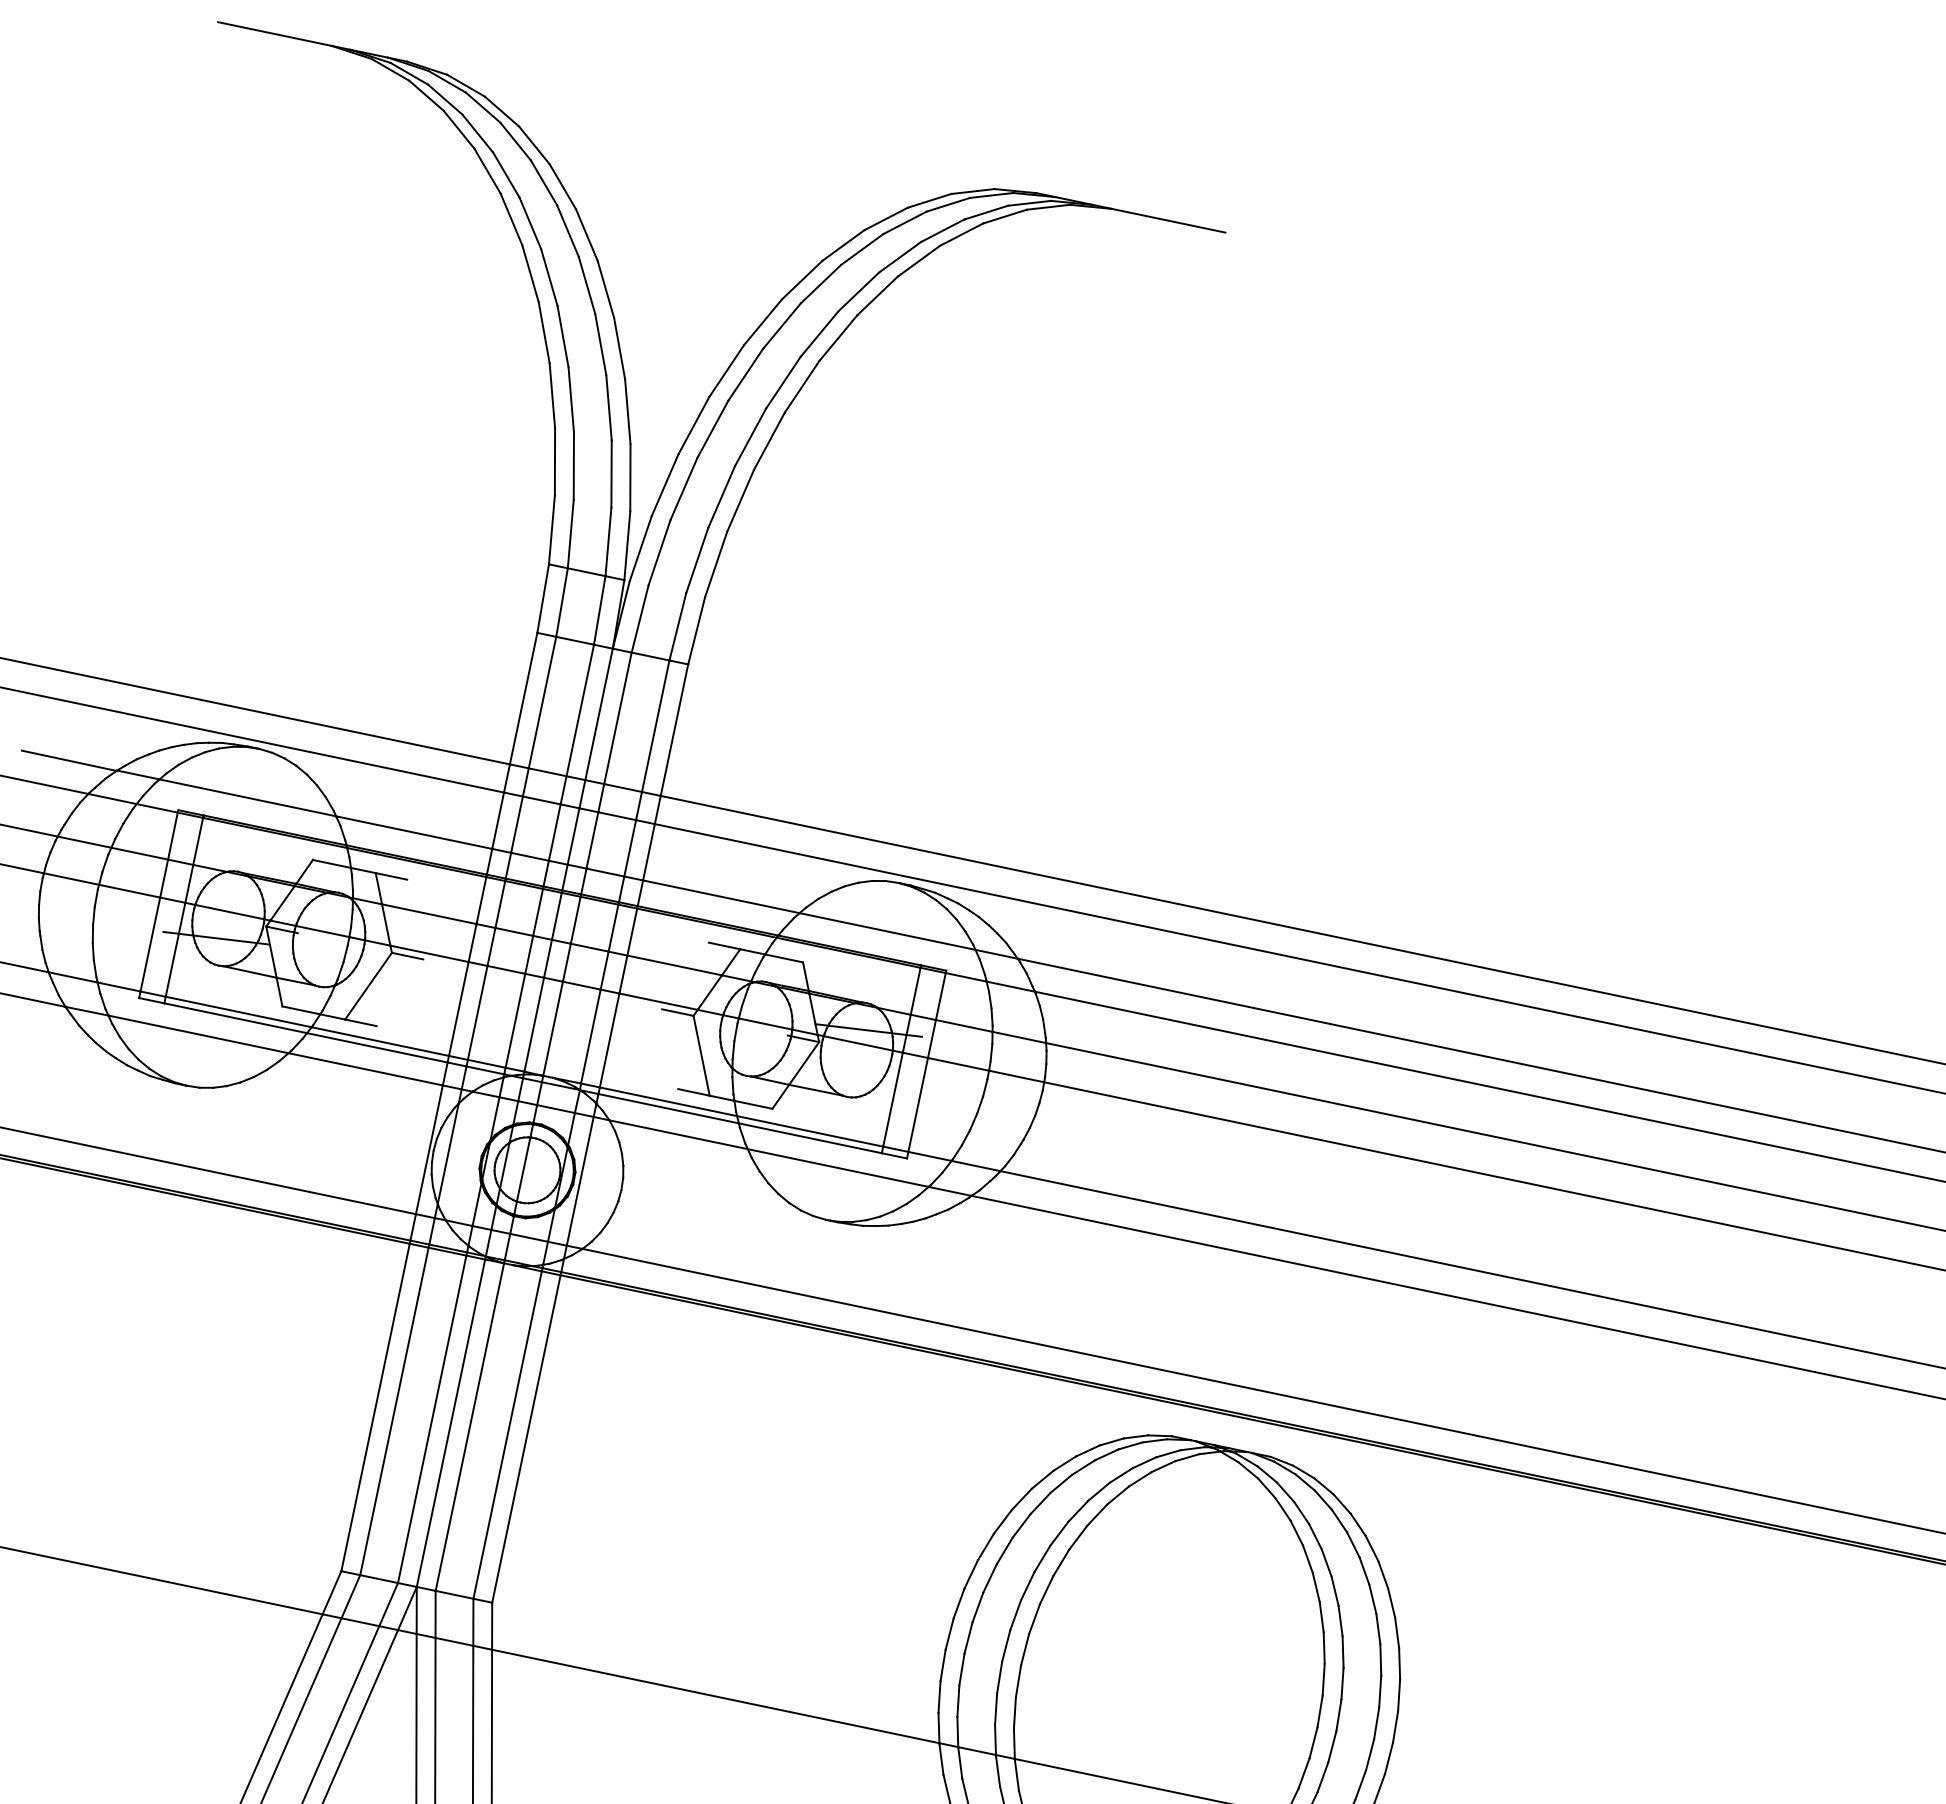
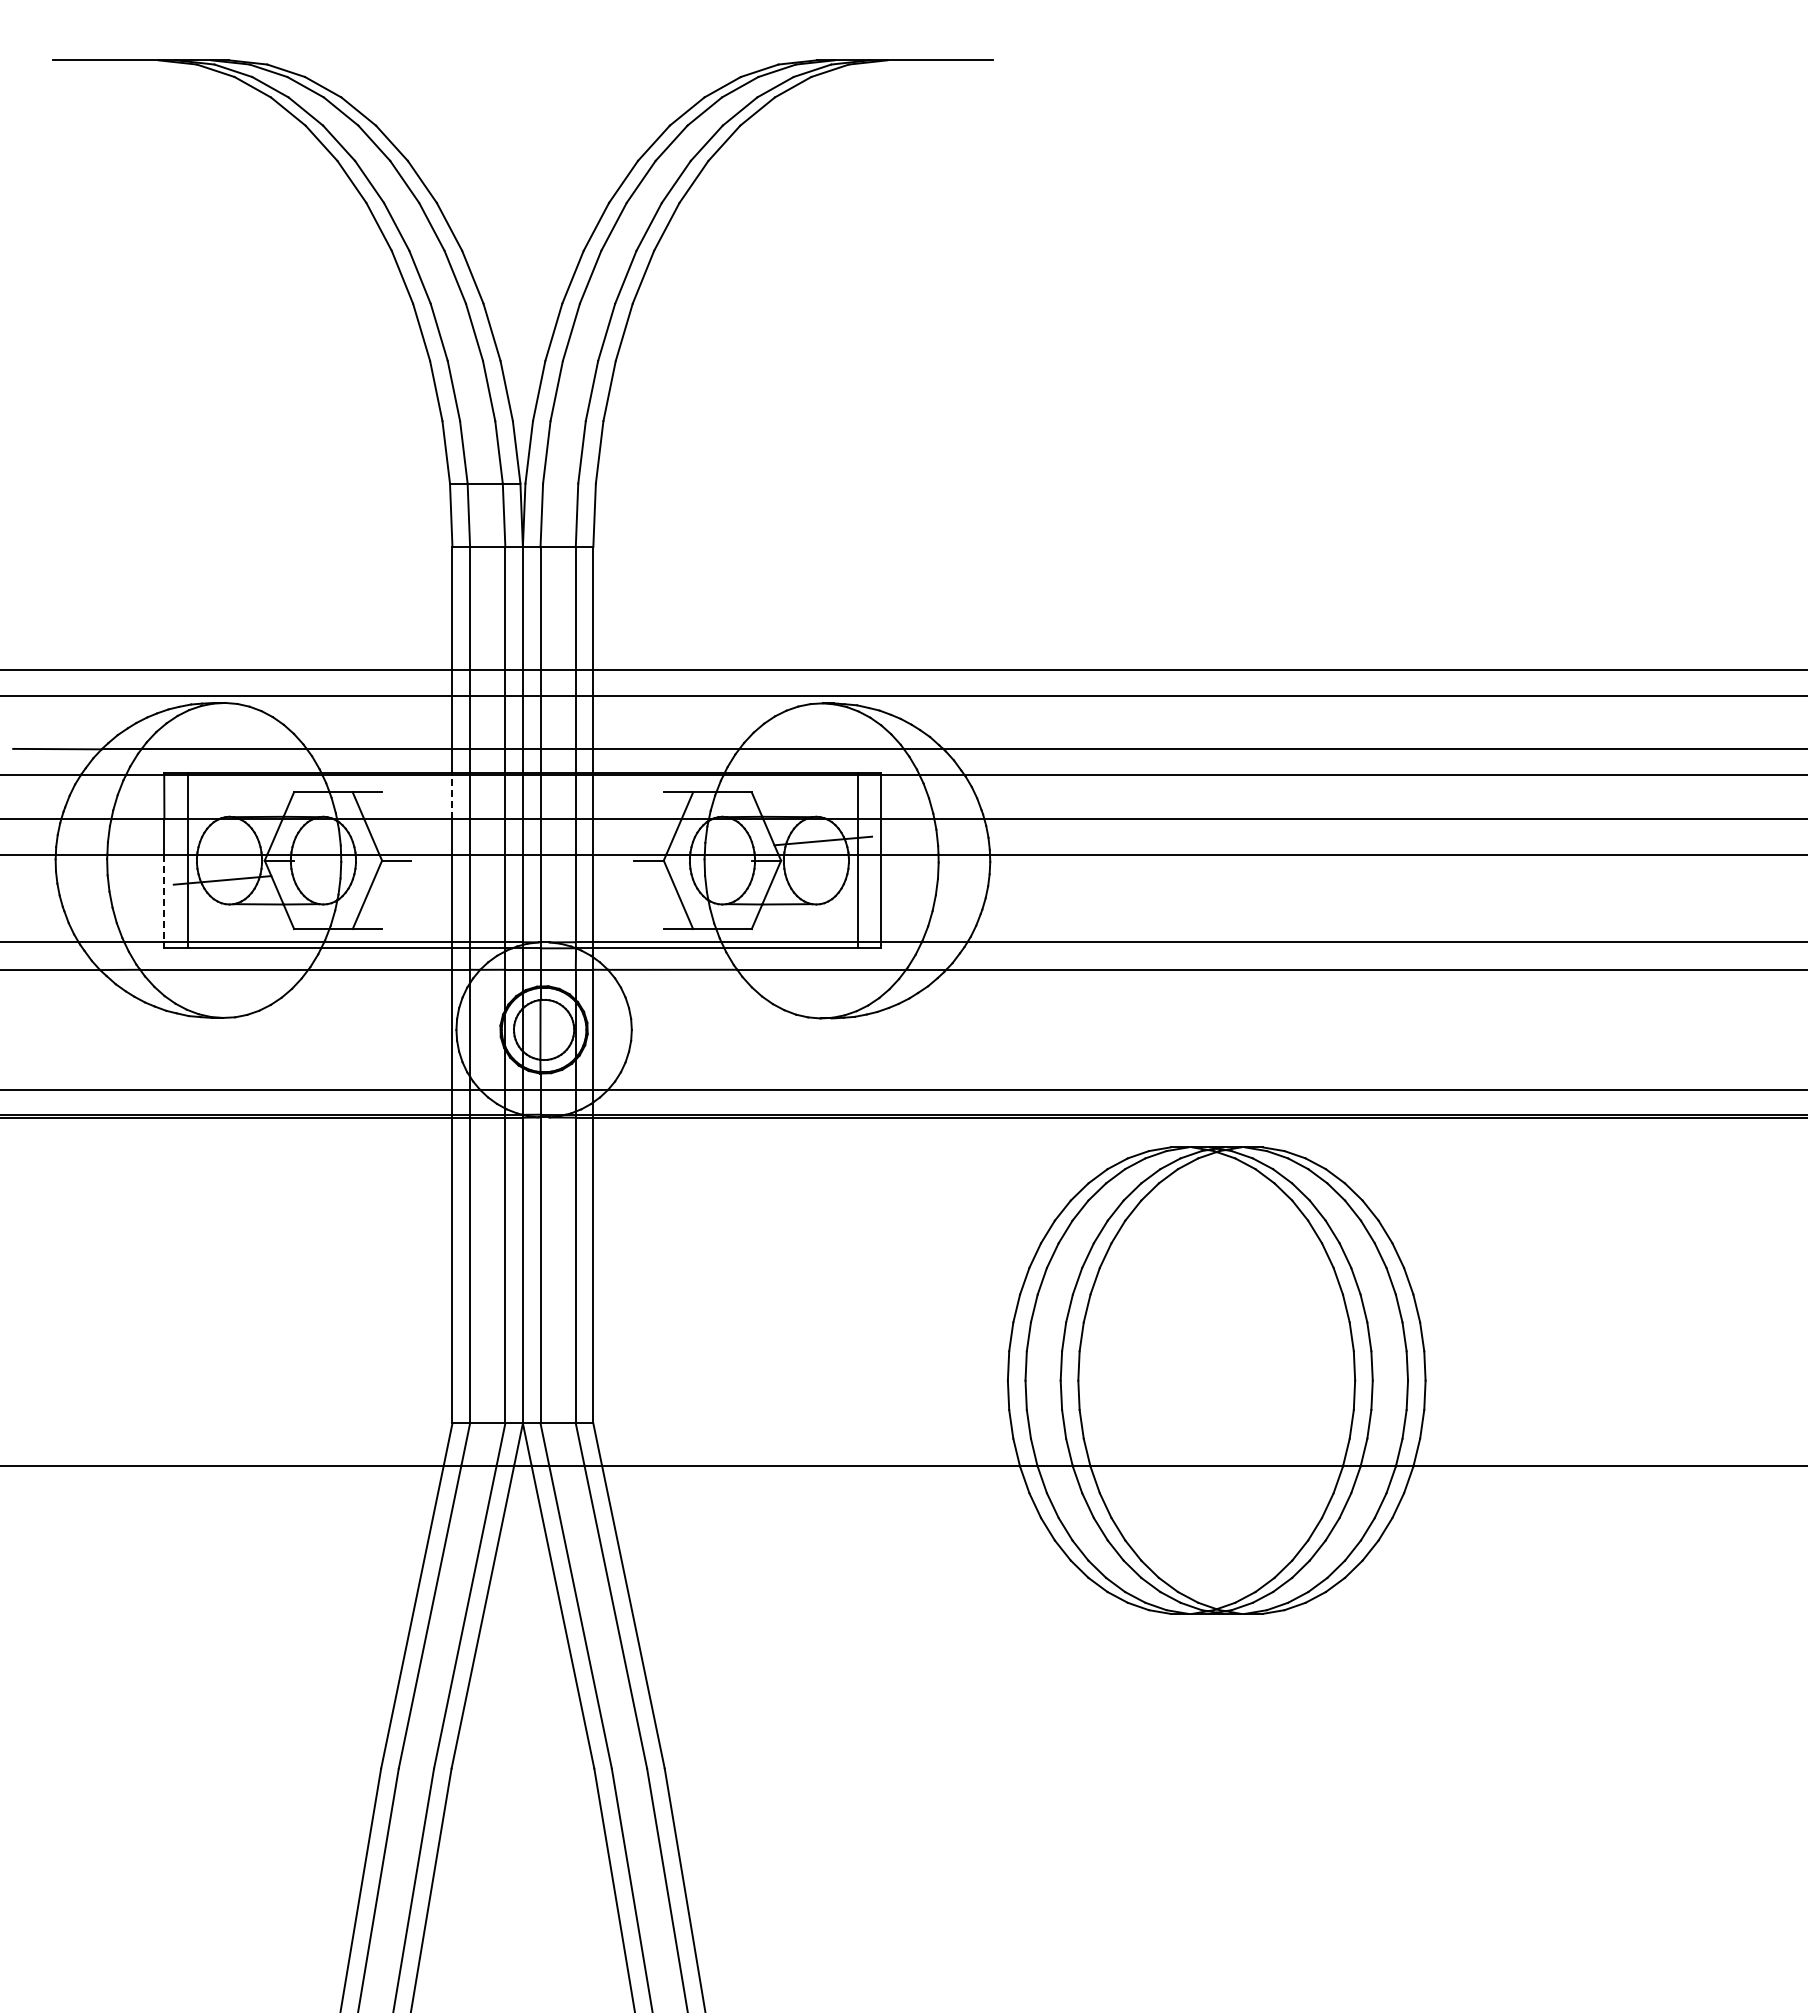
line: (481, 900) -> (452, 797), solid -> dashed
line: (150, 944) -> (164, 898), solid -> dashed

